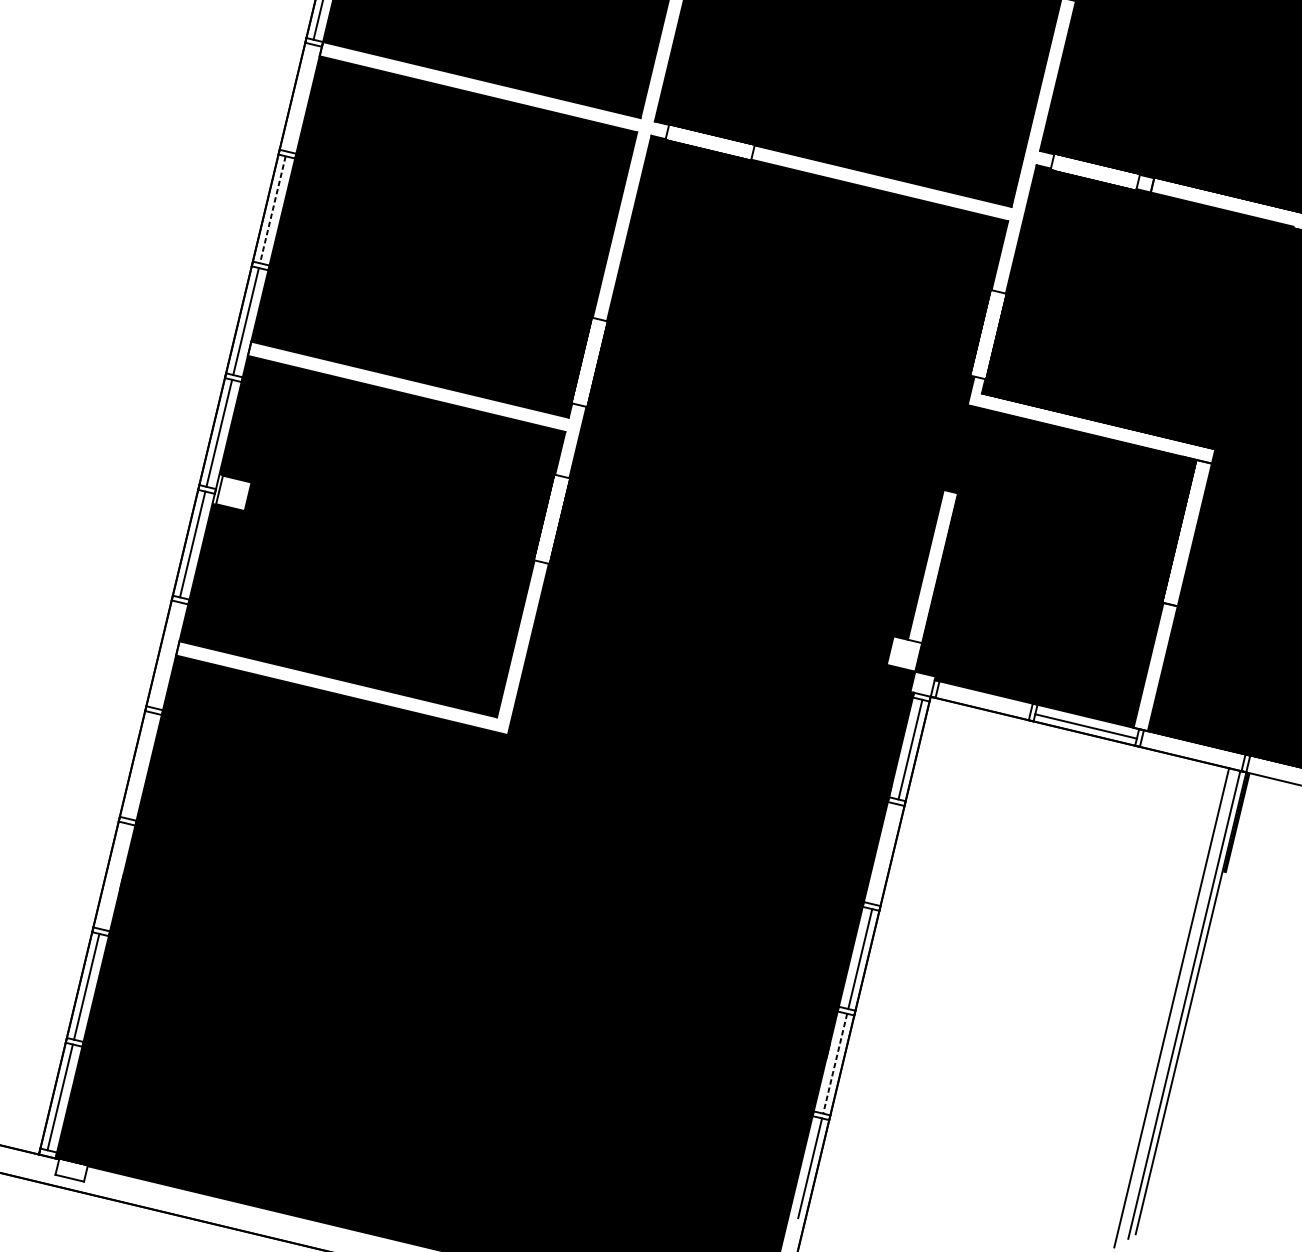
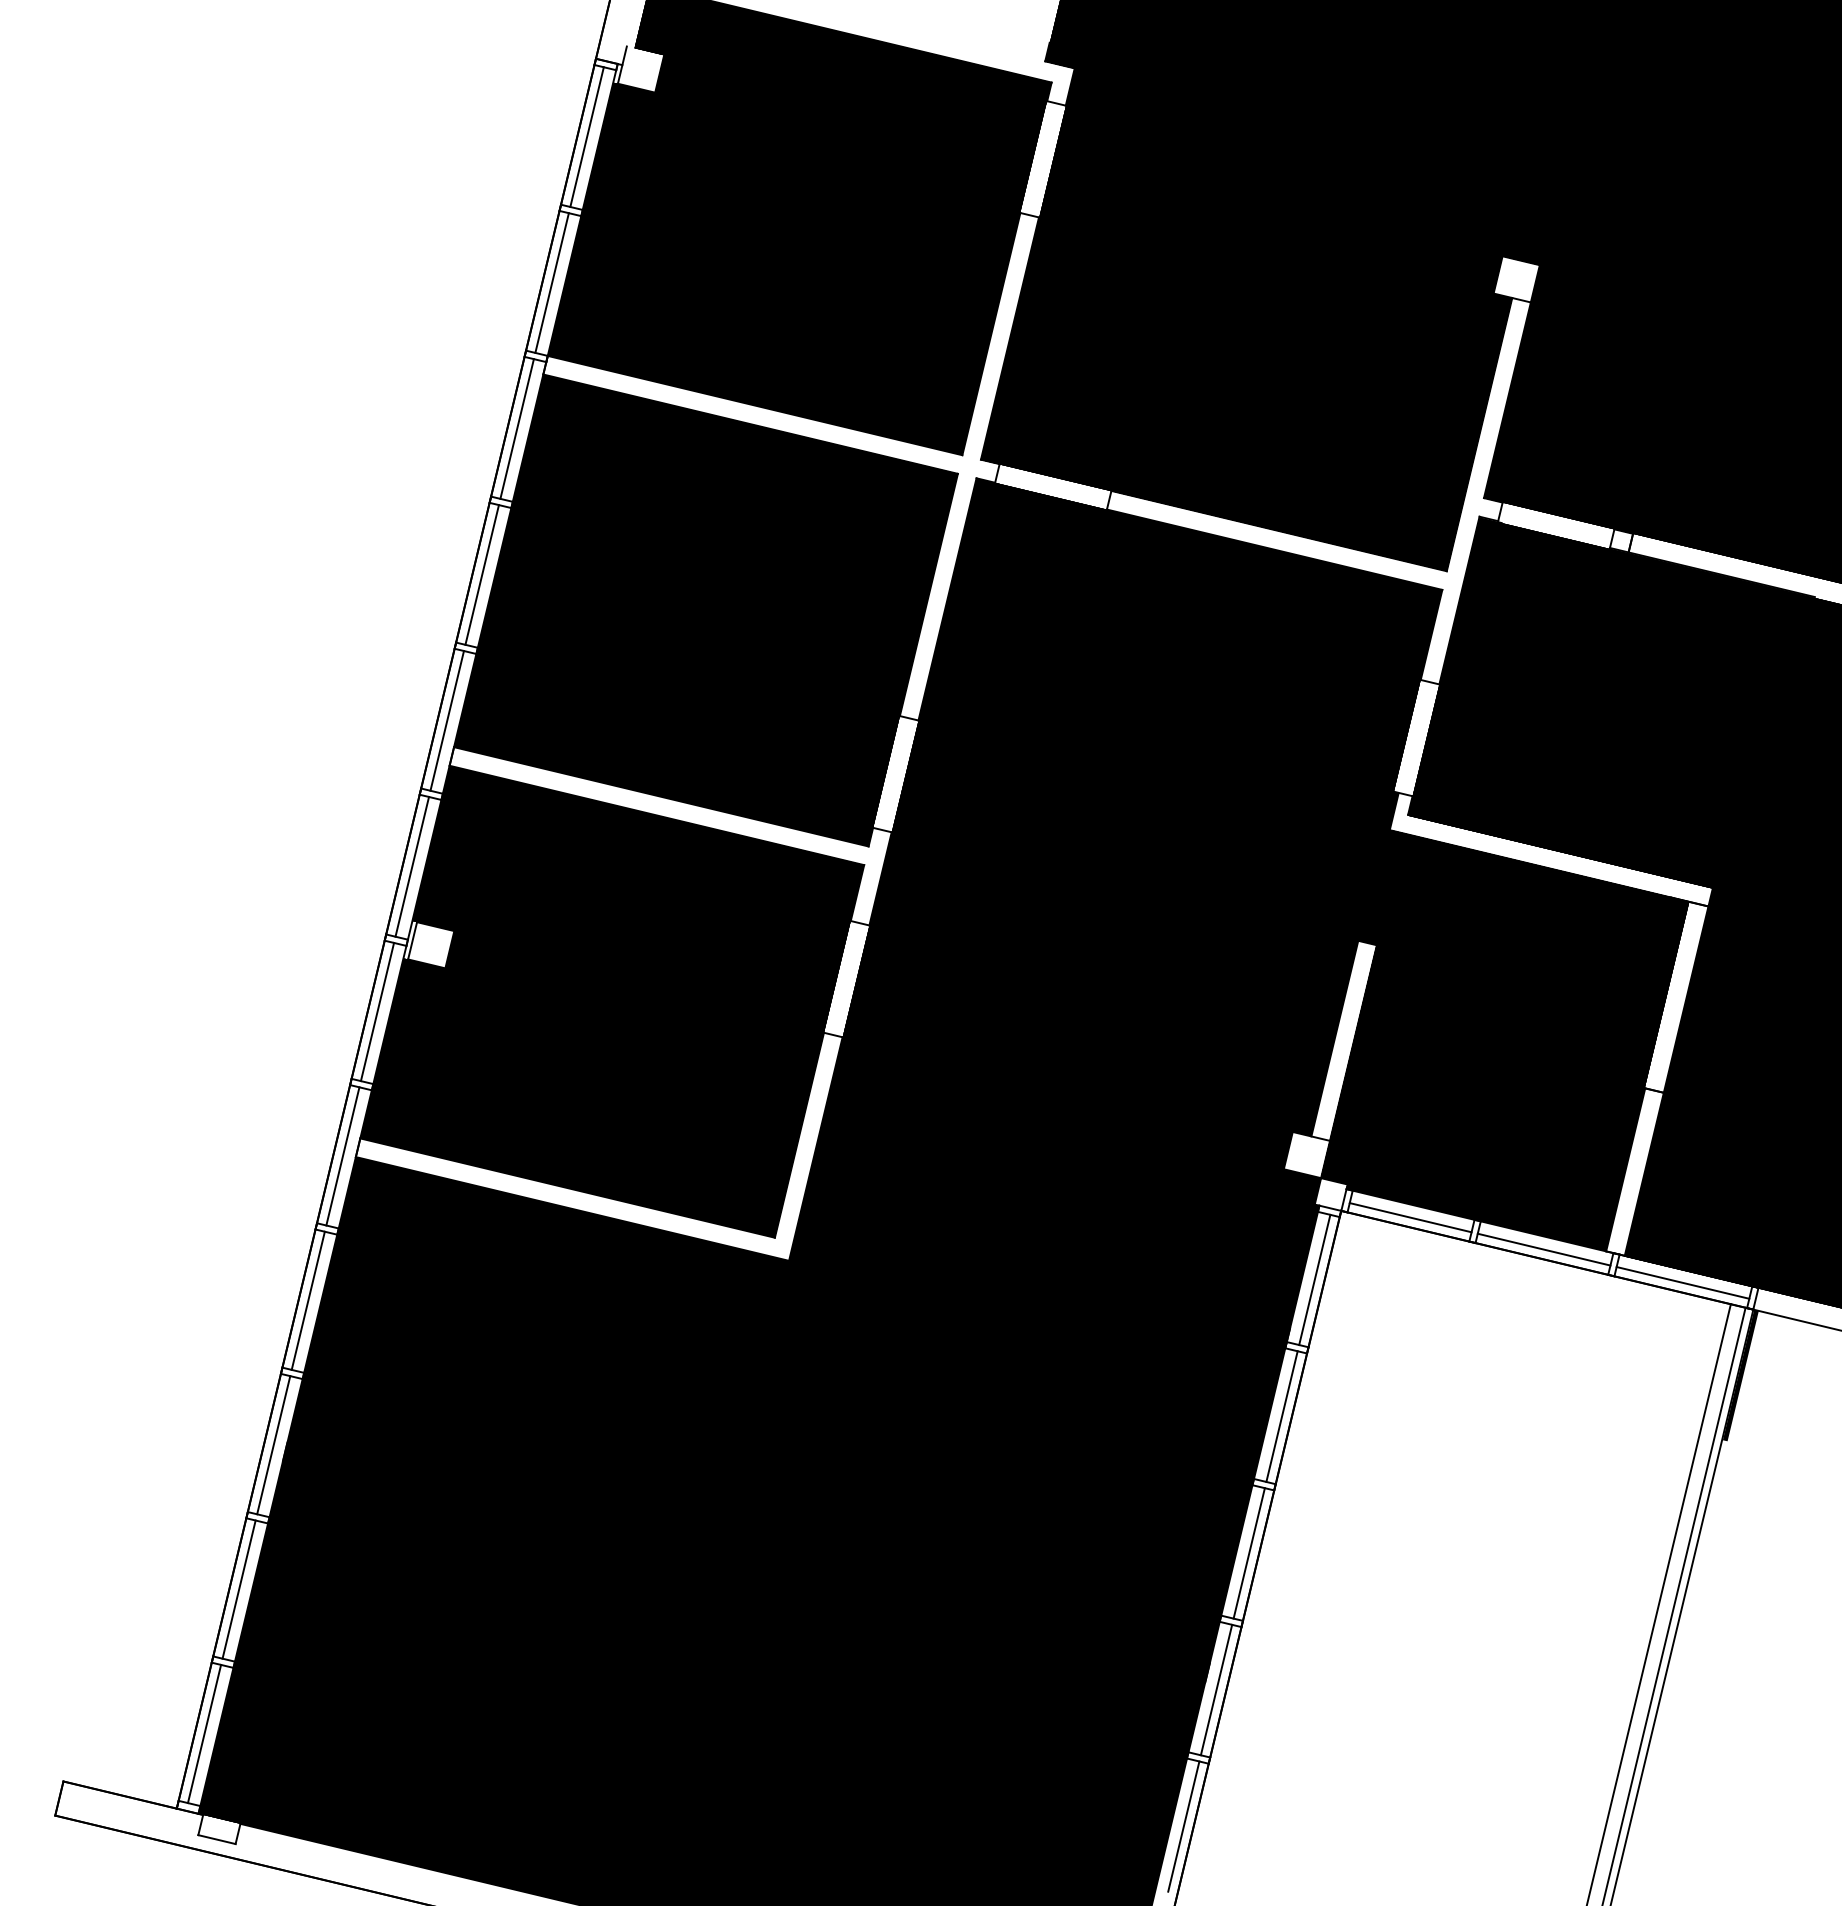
line: (299, 97) -> (516, 428), added
line: (273, 209) -> (482, 574), dashed -> solid
line: (165, 655) -> (342, 1156), added
line: (983, 701) -> (1410, 1217), added
line: (1192, 751) -> (1682, 1282), added
line: (139, 765) -> (307, 1300), added
line: (884, 854) -> (1281, 1416), added
line: (113, 876) -> (273, 1445), added
line: (835, 1064) -> (1216, 1690), dashed -> solid

